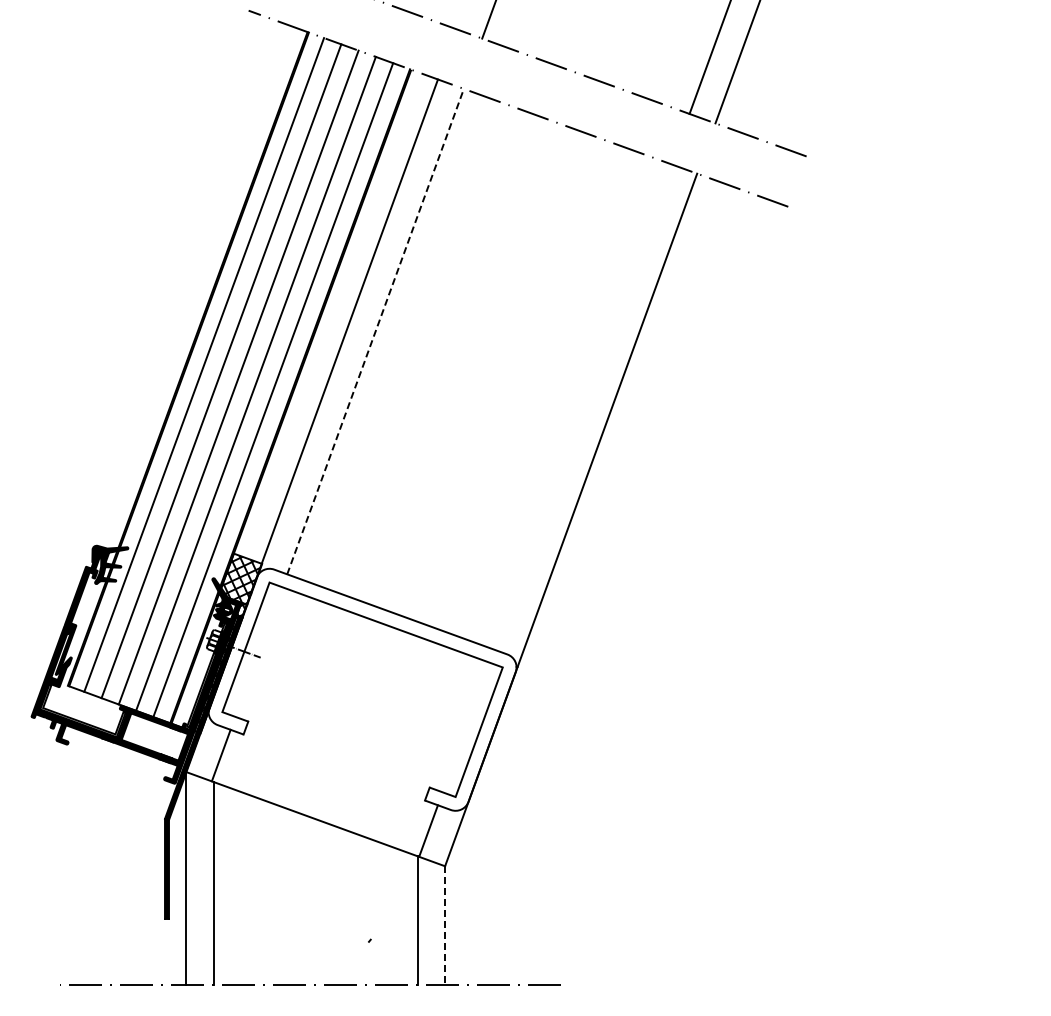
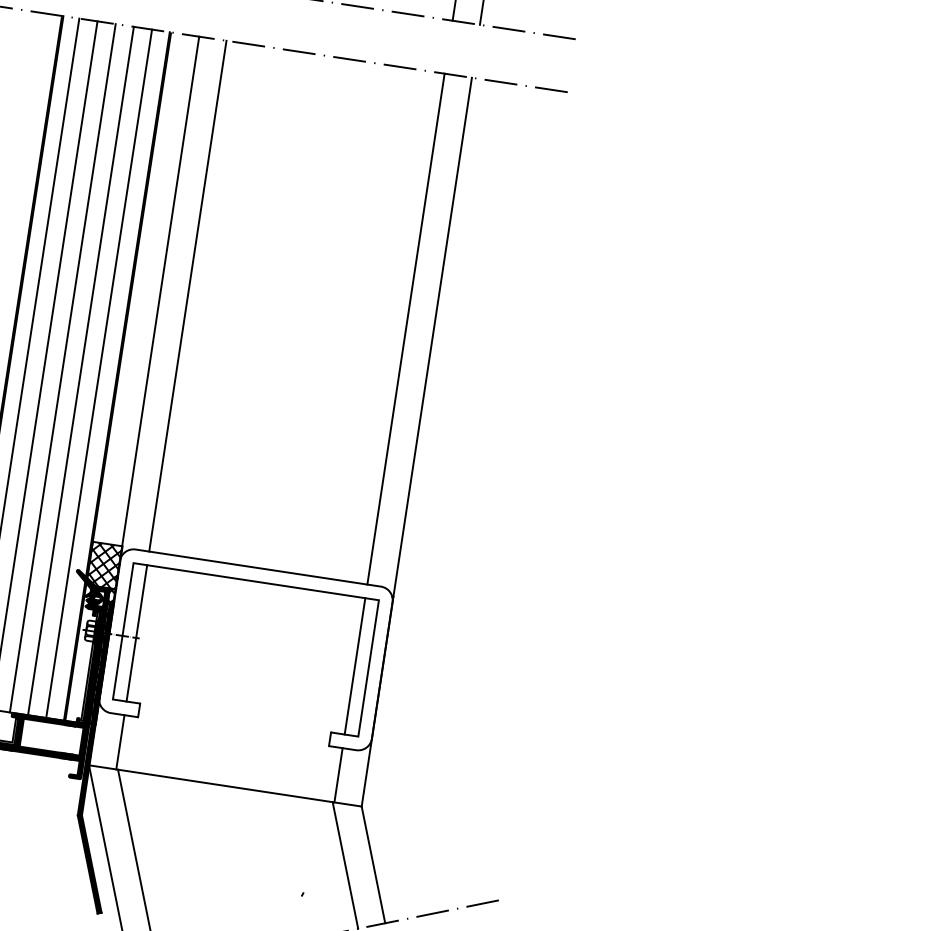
line: (375, 331) -> (187, 296), dashed -> solid
line: (582, 406) -> (405, 328), added
line: (258, 651) -> (136, 632), added
line: (465, 727) -> (354, 666), added
line: (445, 925) -> (373, 864), dashed -> solid

